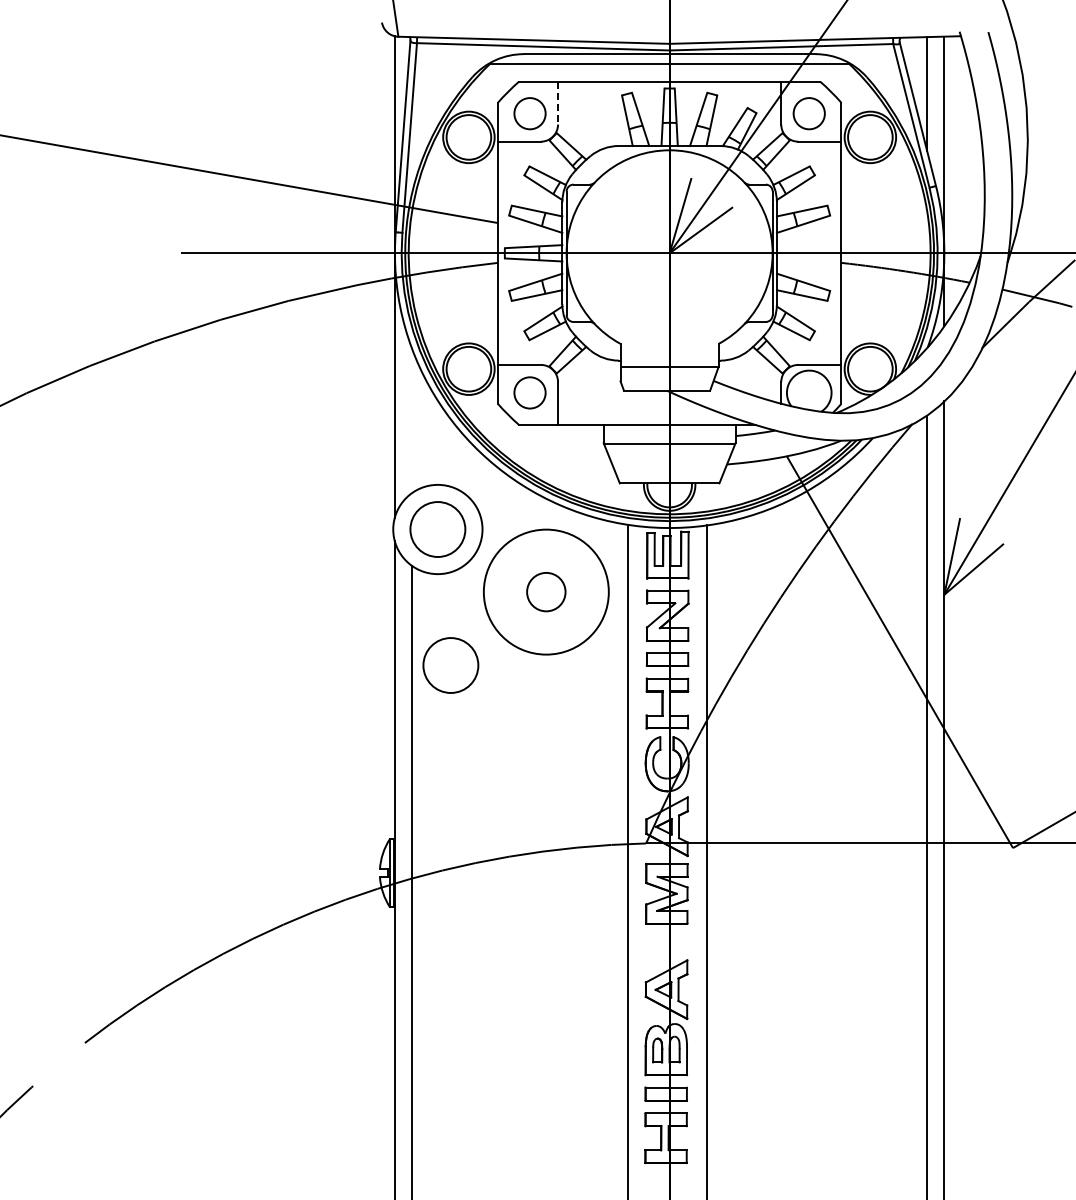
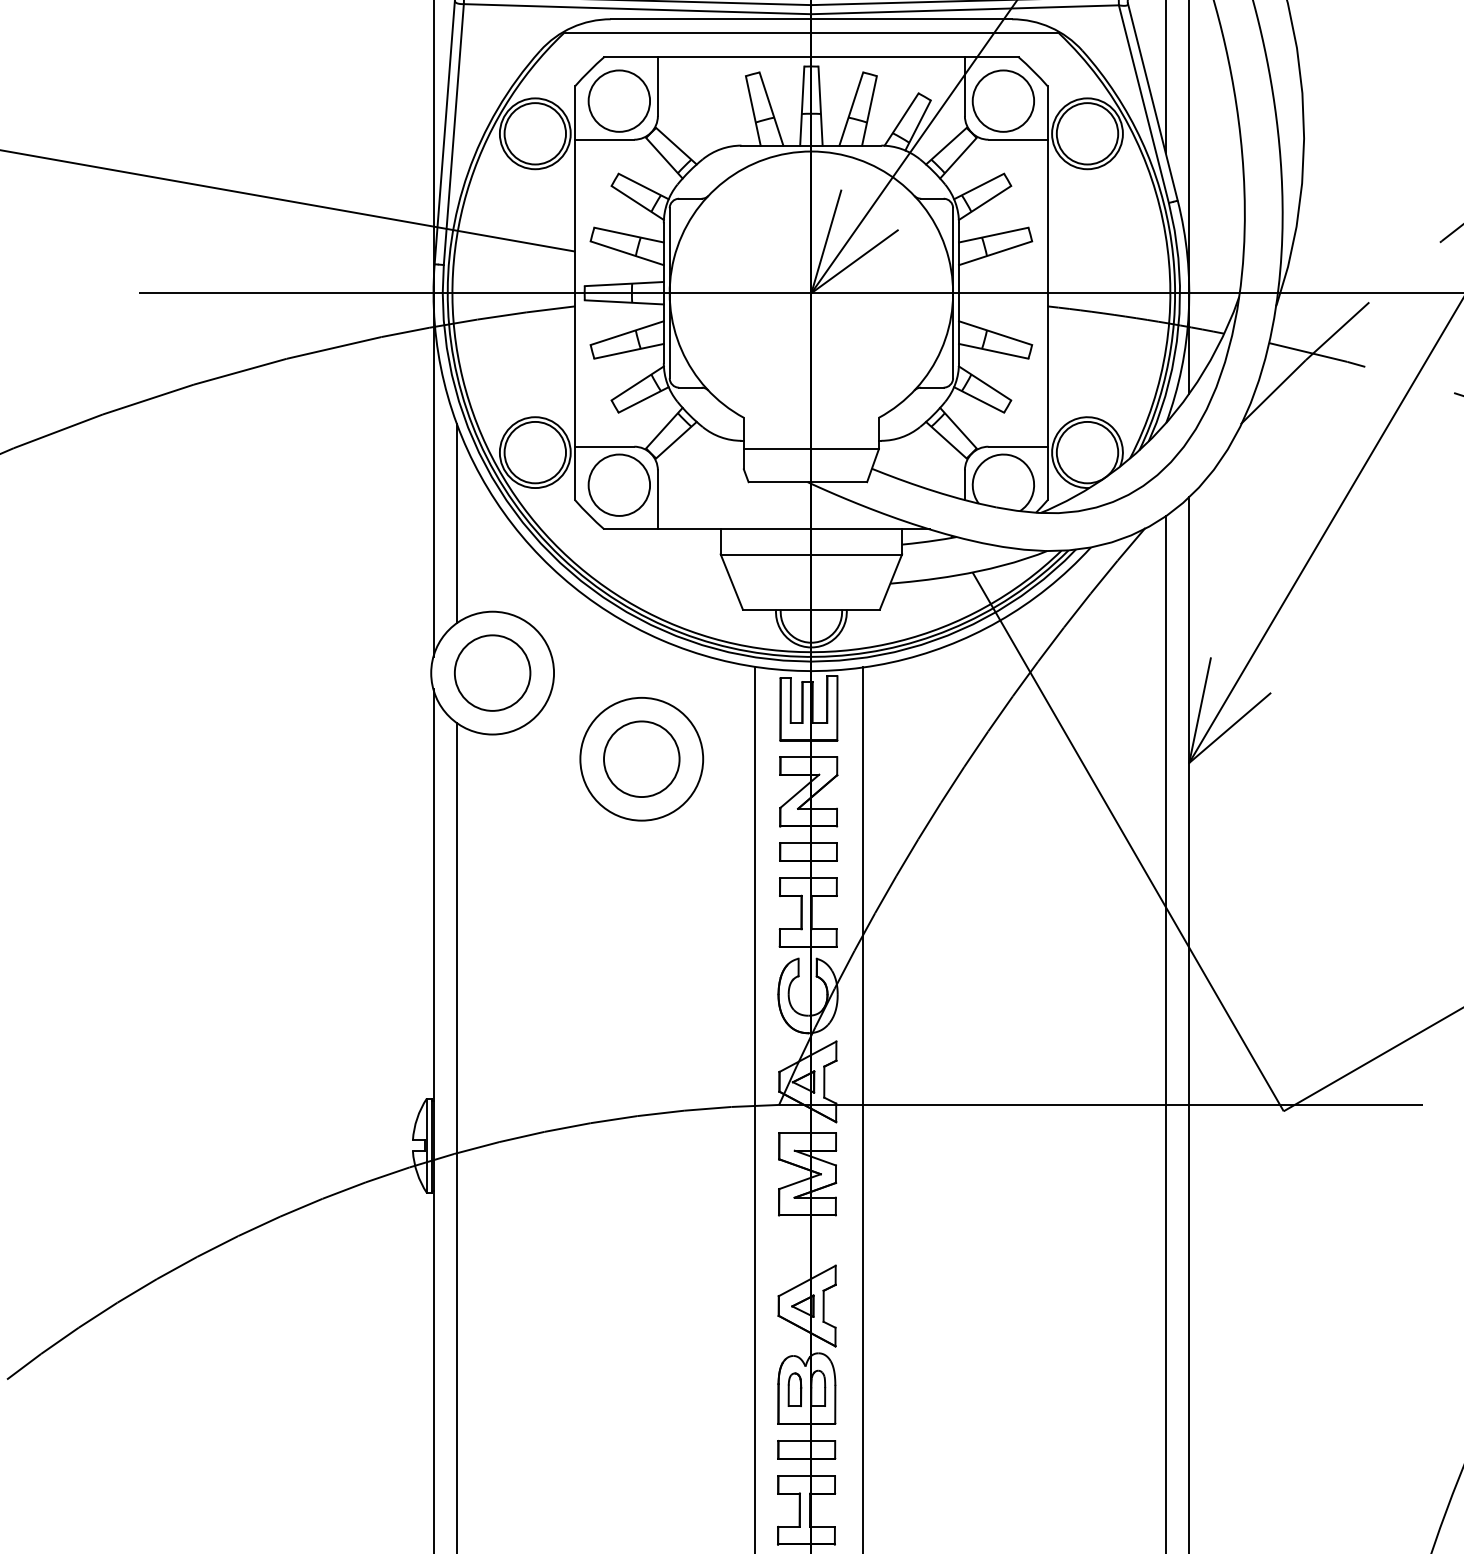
line: (558, 103) -> (658, 87), dashed -> solid
circle: (529, 113) -> (618, 100), size x1.43
circle: (808, 113) -> (1002, 100), size x1.43
circle: (529, 392) -> (618, 484), size x1.43
line: (412, 420) -> (457, 523), added
circle: (545, 591) -> (640, 758), size x0.71
circle: (545, 591) -> (640, 758), size x1.43
circle: (450, 665) -> (509, 860), removed

